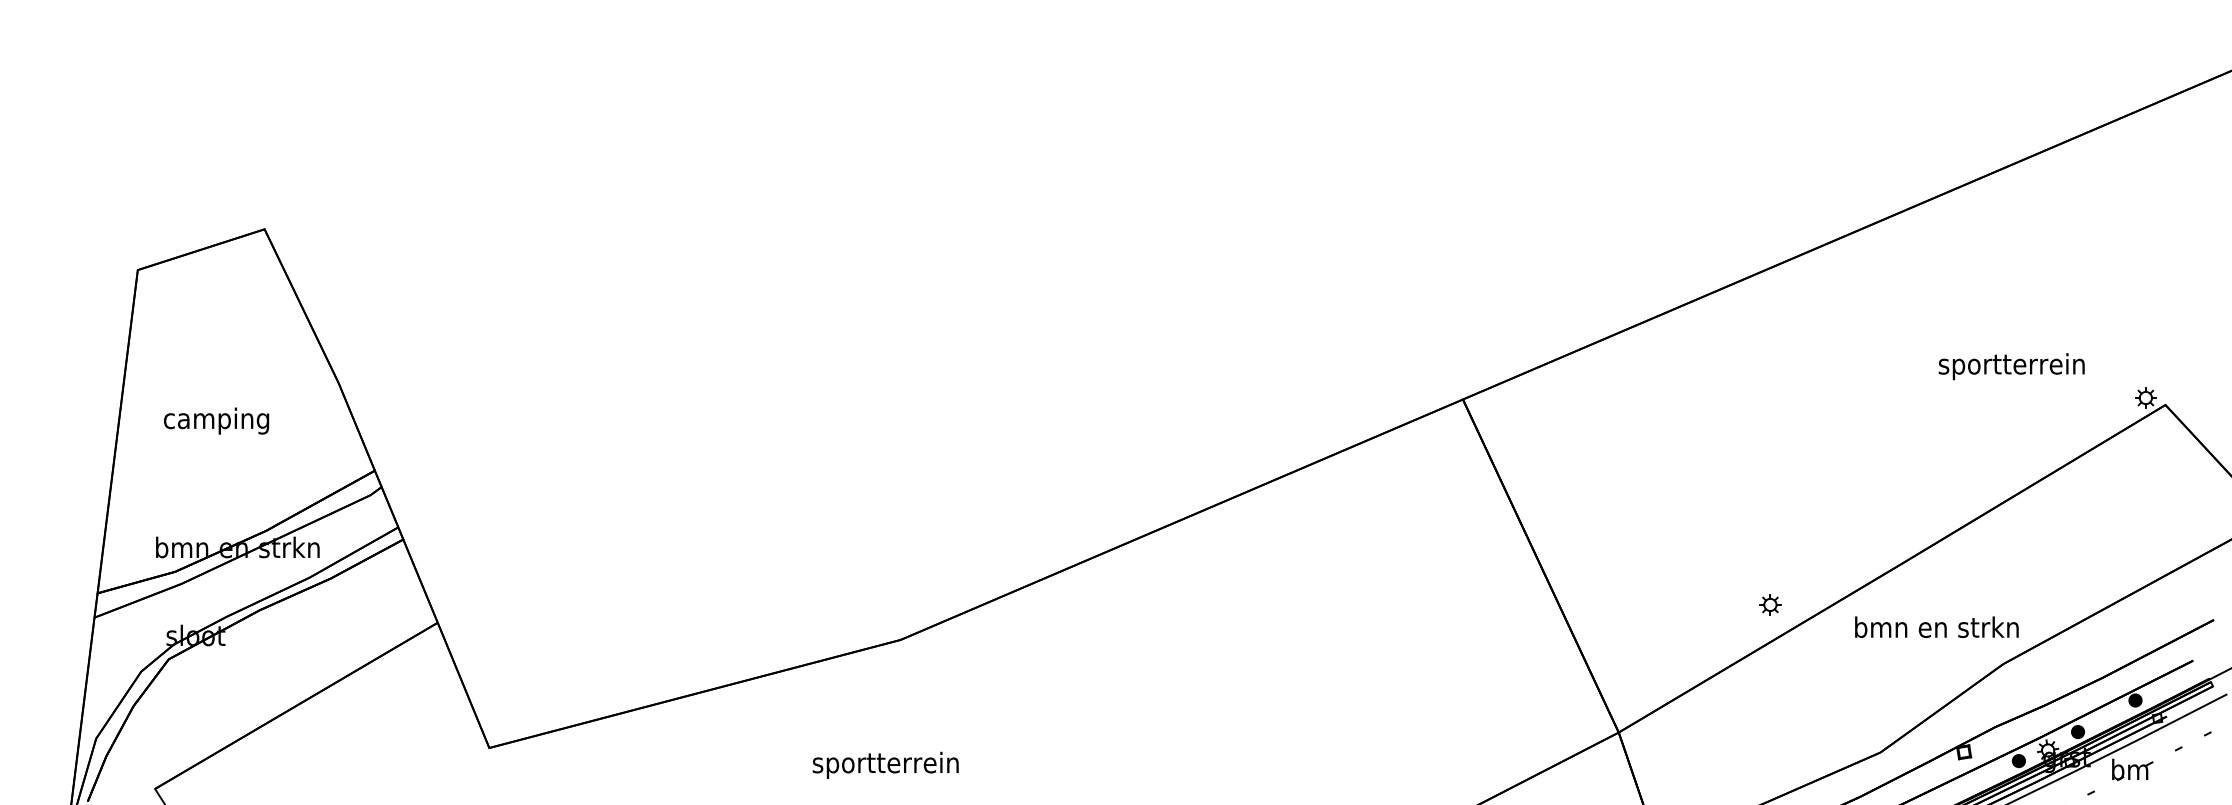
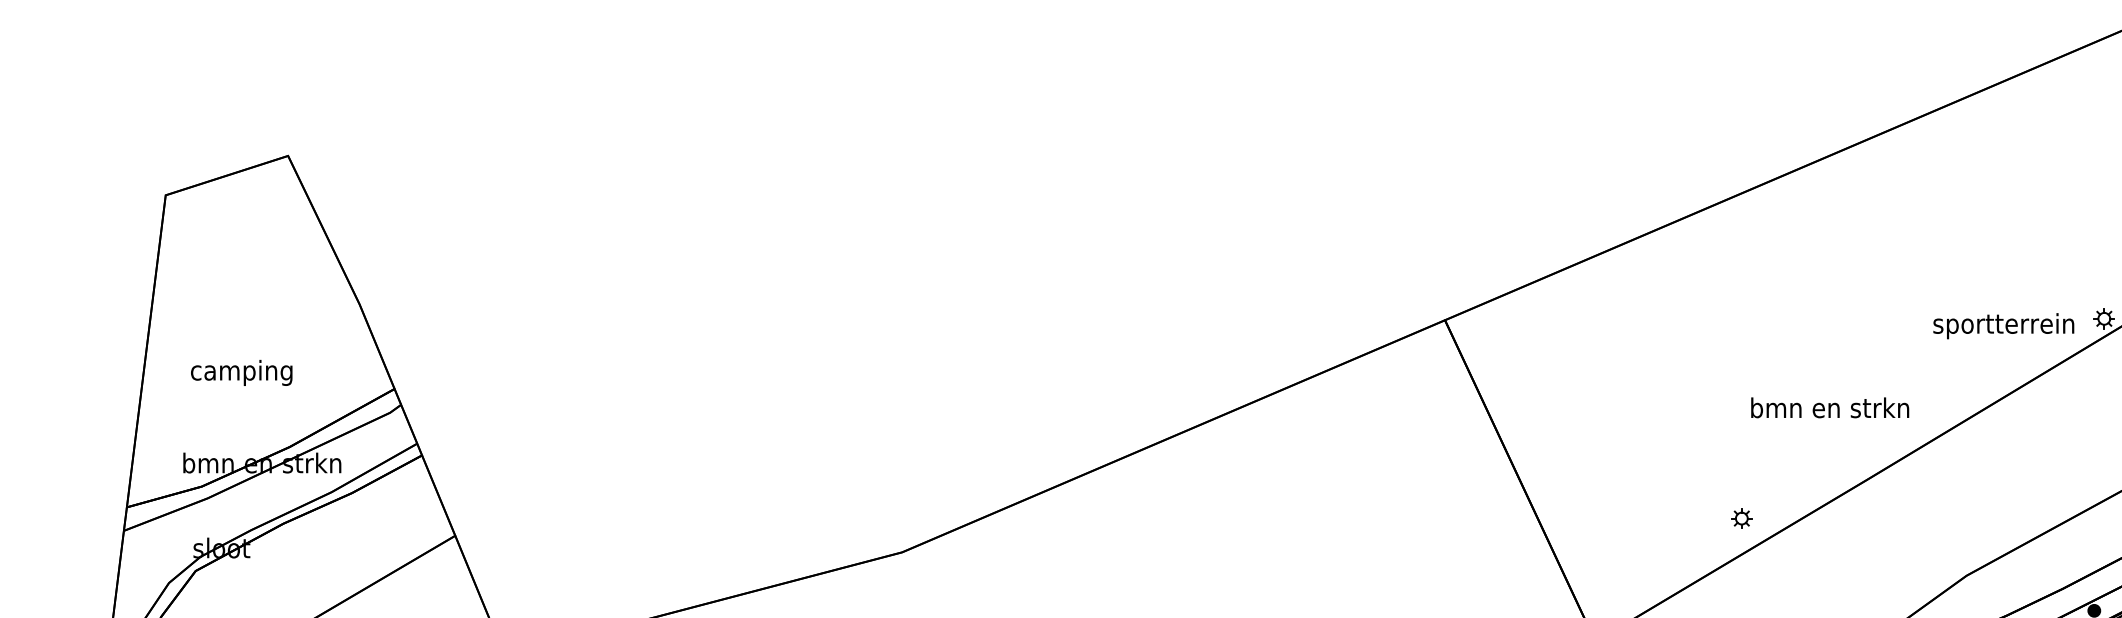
text: (2011, 366) -> (2003, 326), moved
text: (216, 420) -> (241, 372), moved
text: (1936, 626) -> (1829, 407), moved

